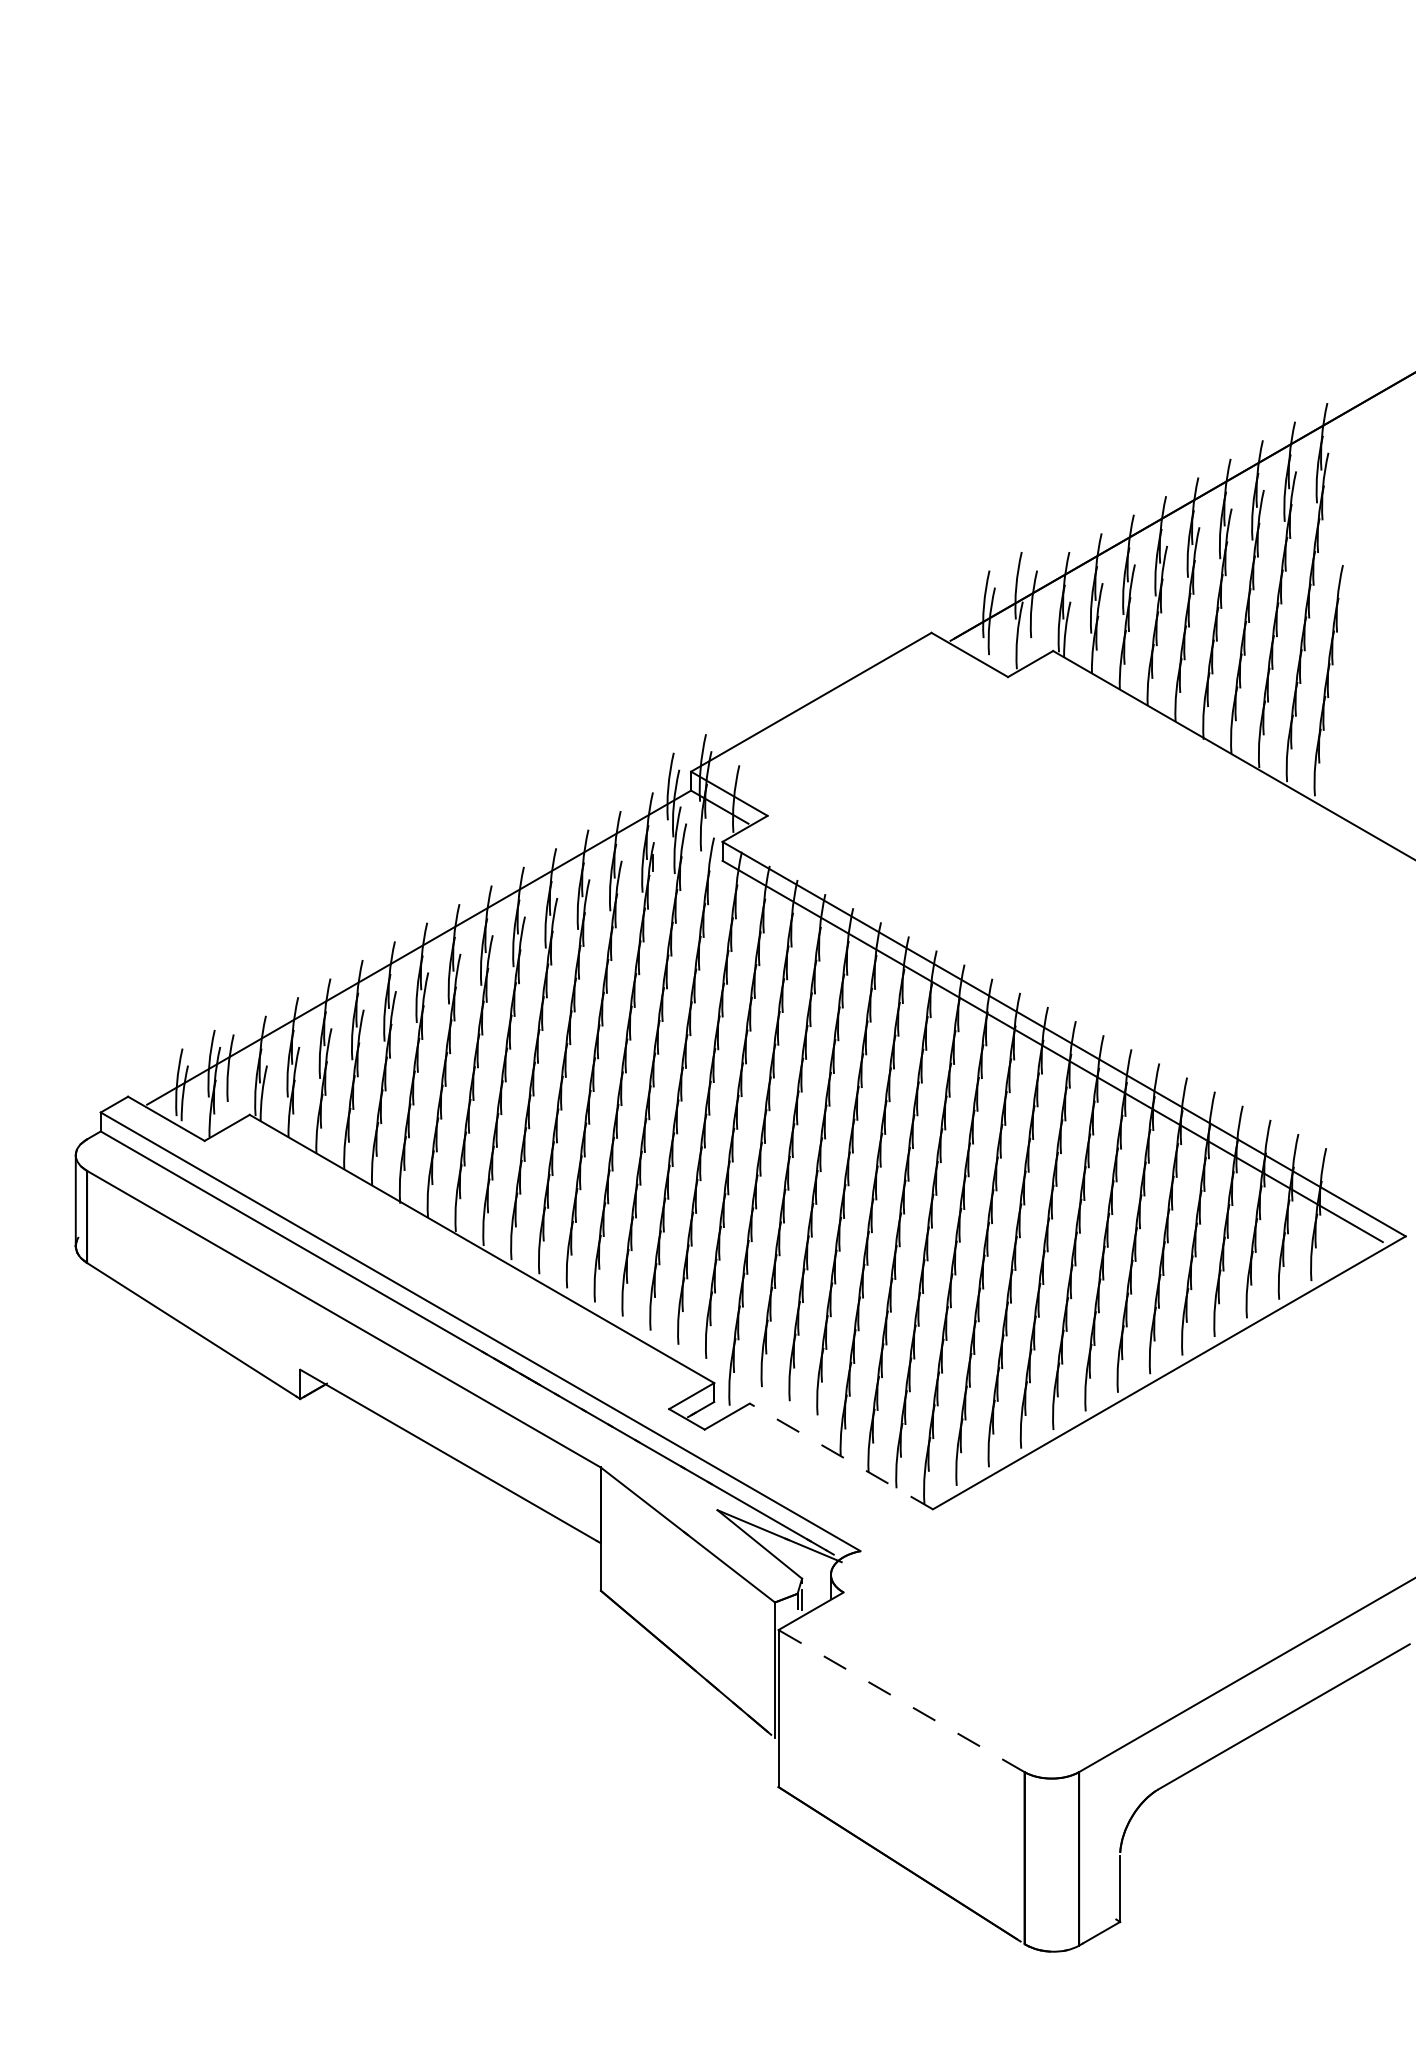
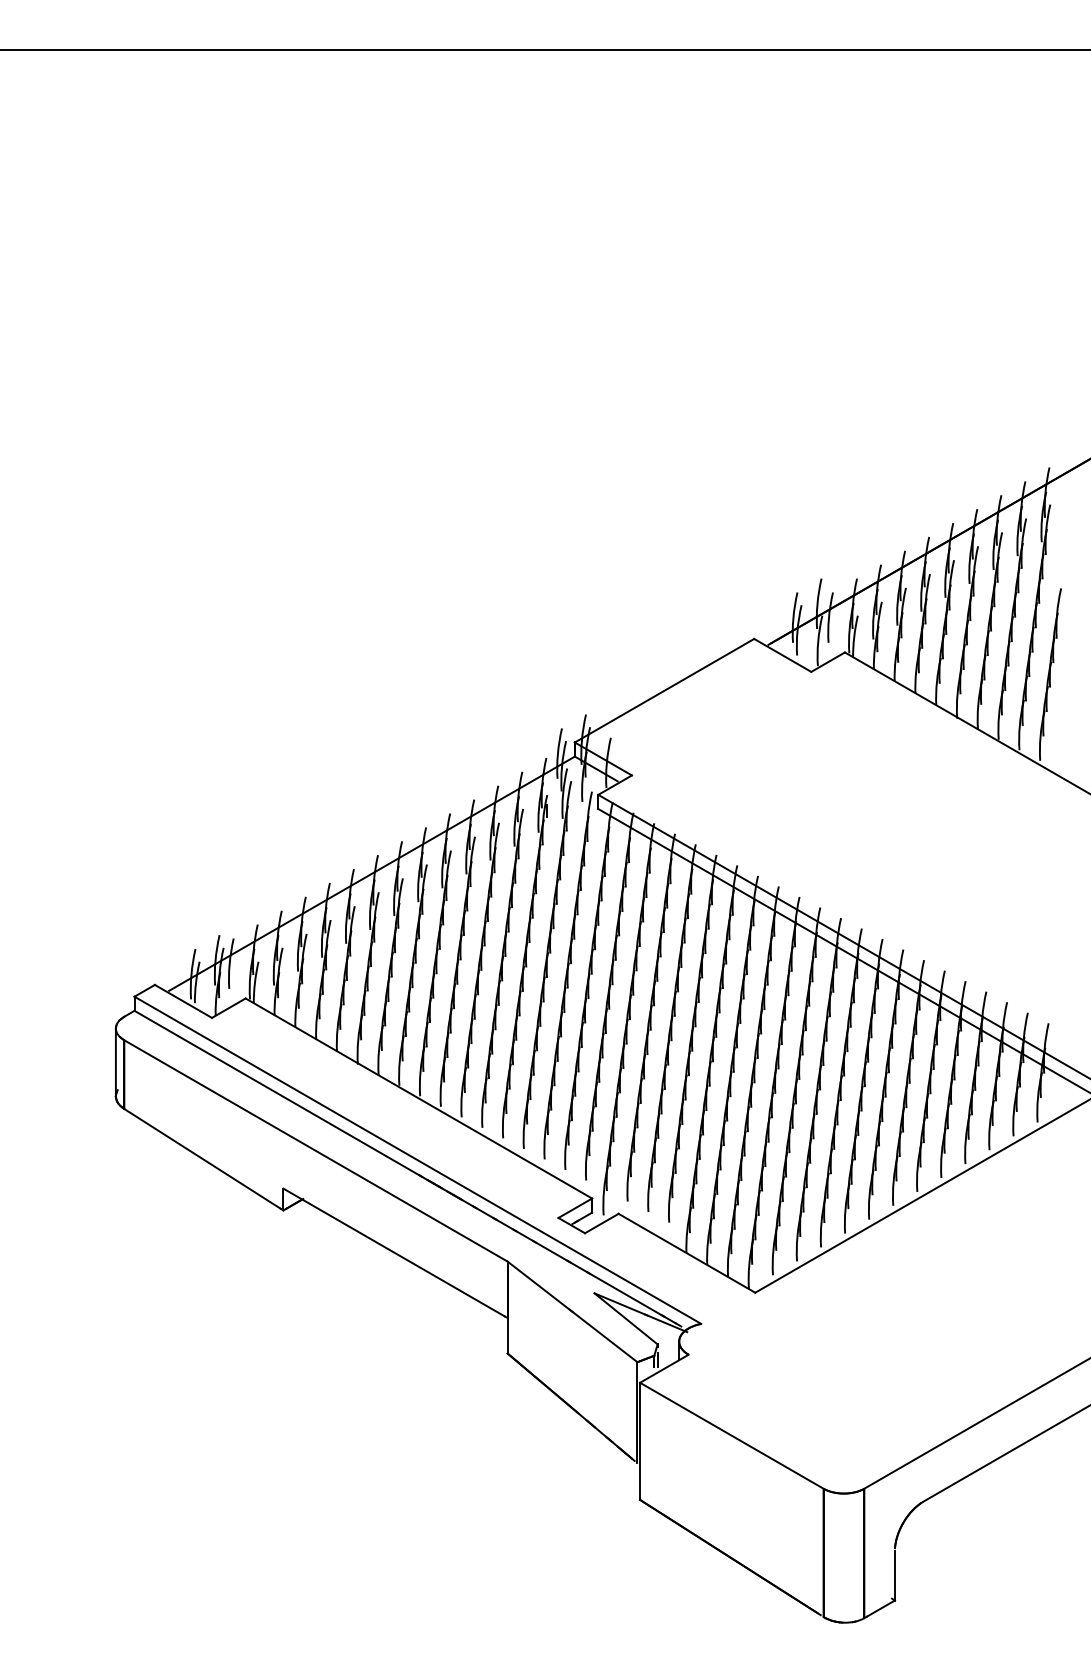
line: (840, 1456) -> (686, 1253), dashed -> solid
line: (901, 1700) -> (731, 1435), dashed -> solid

